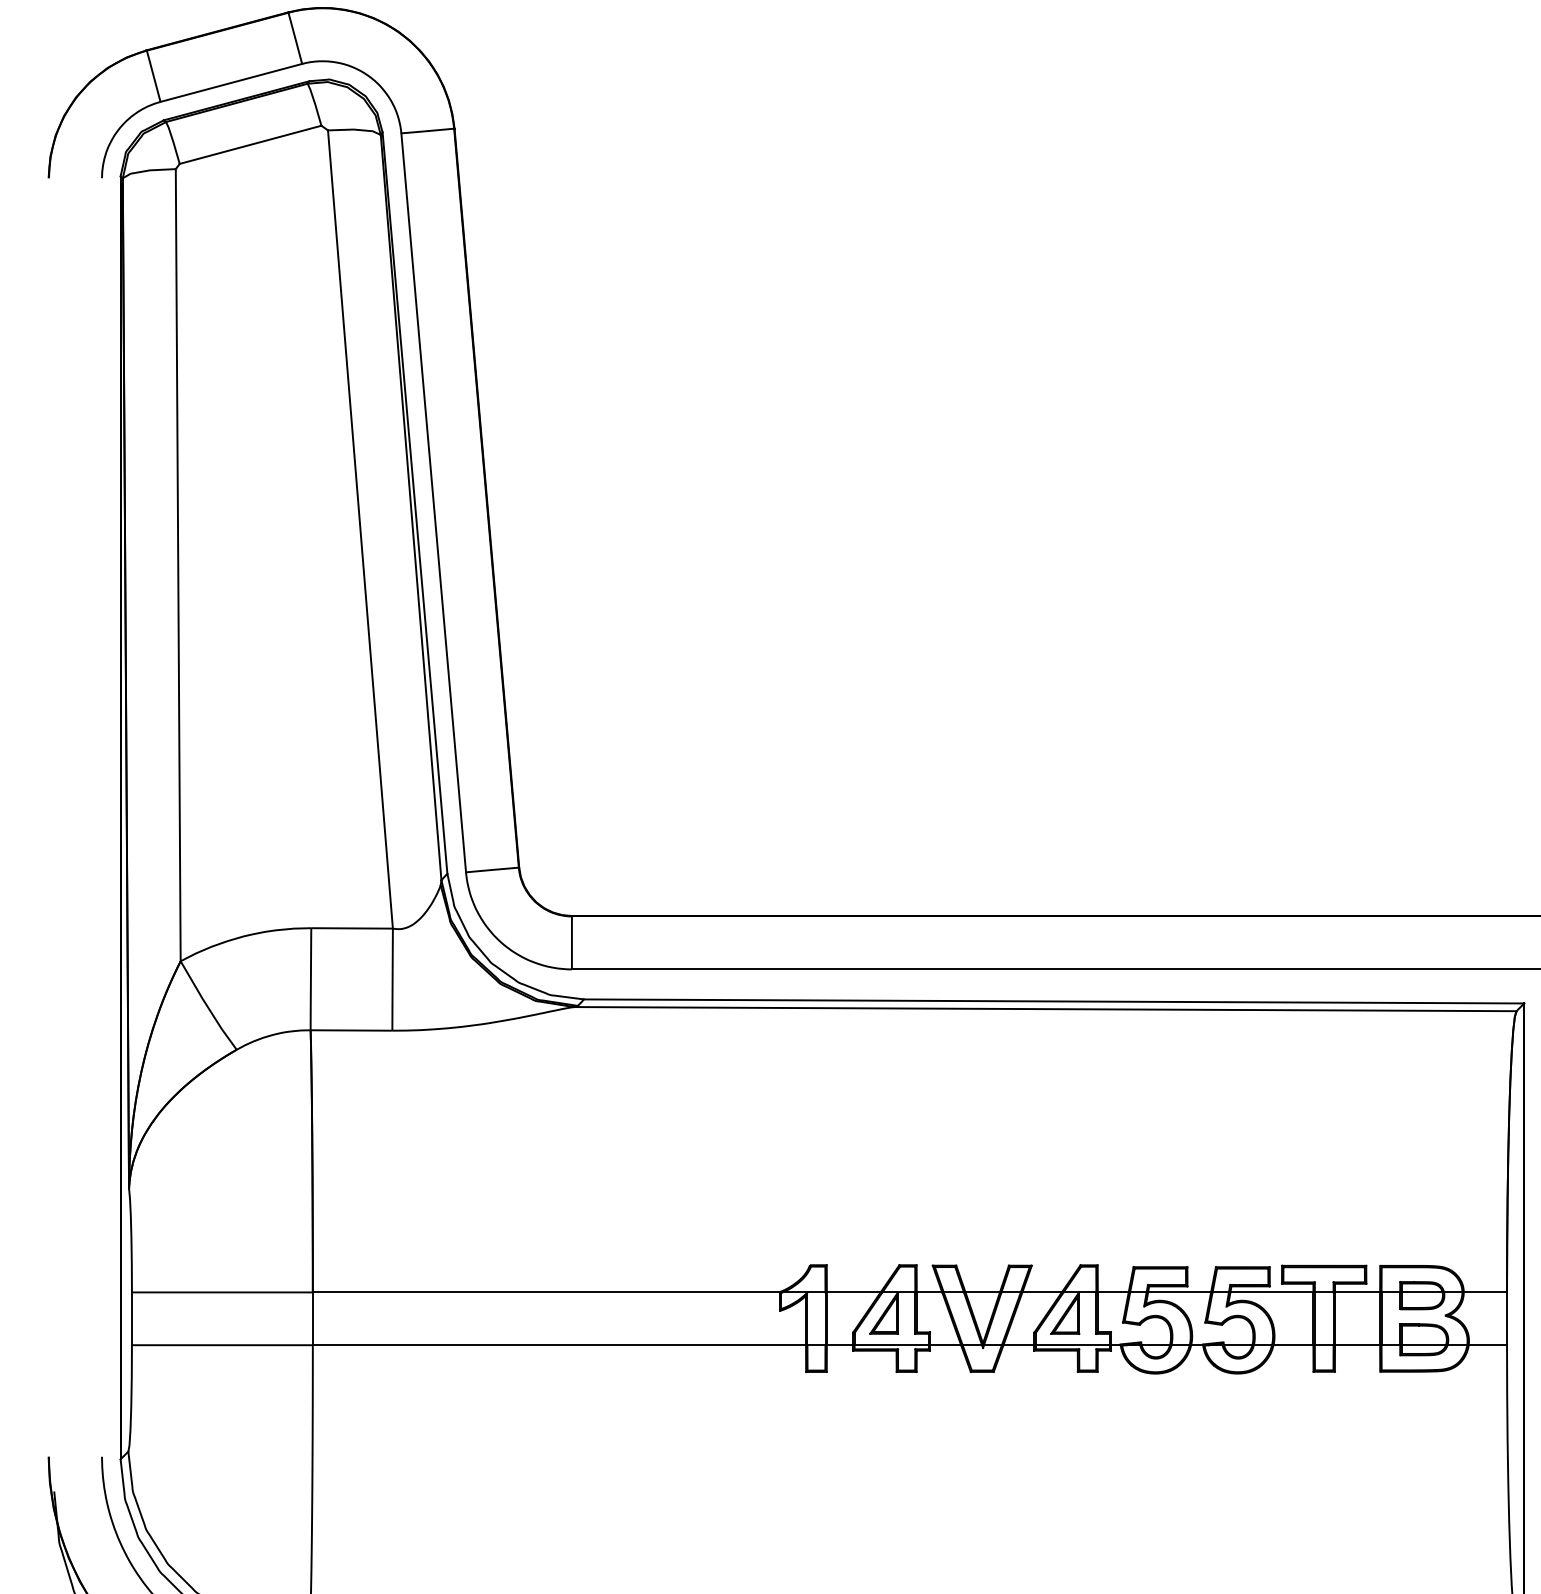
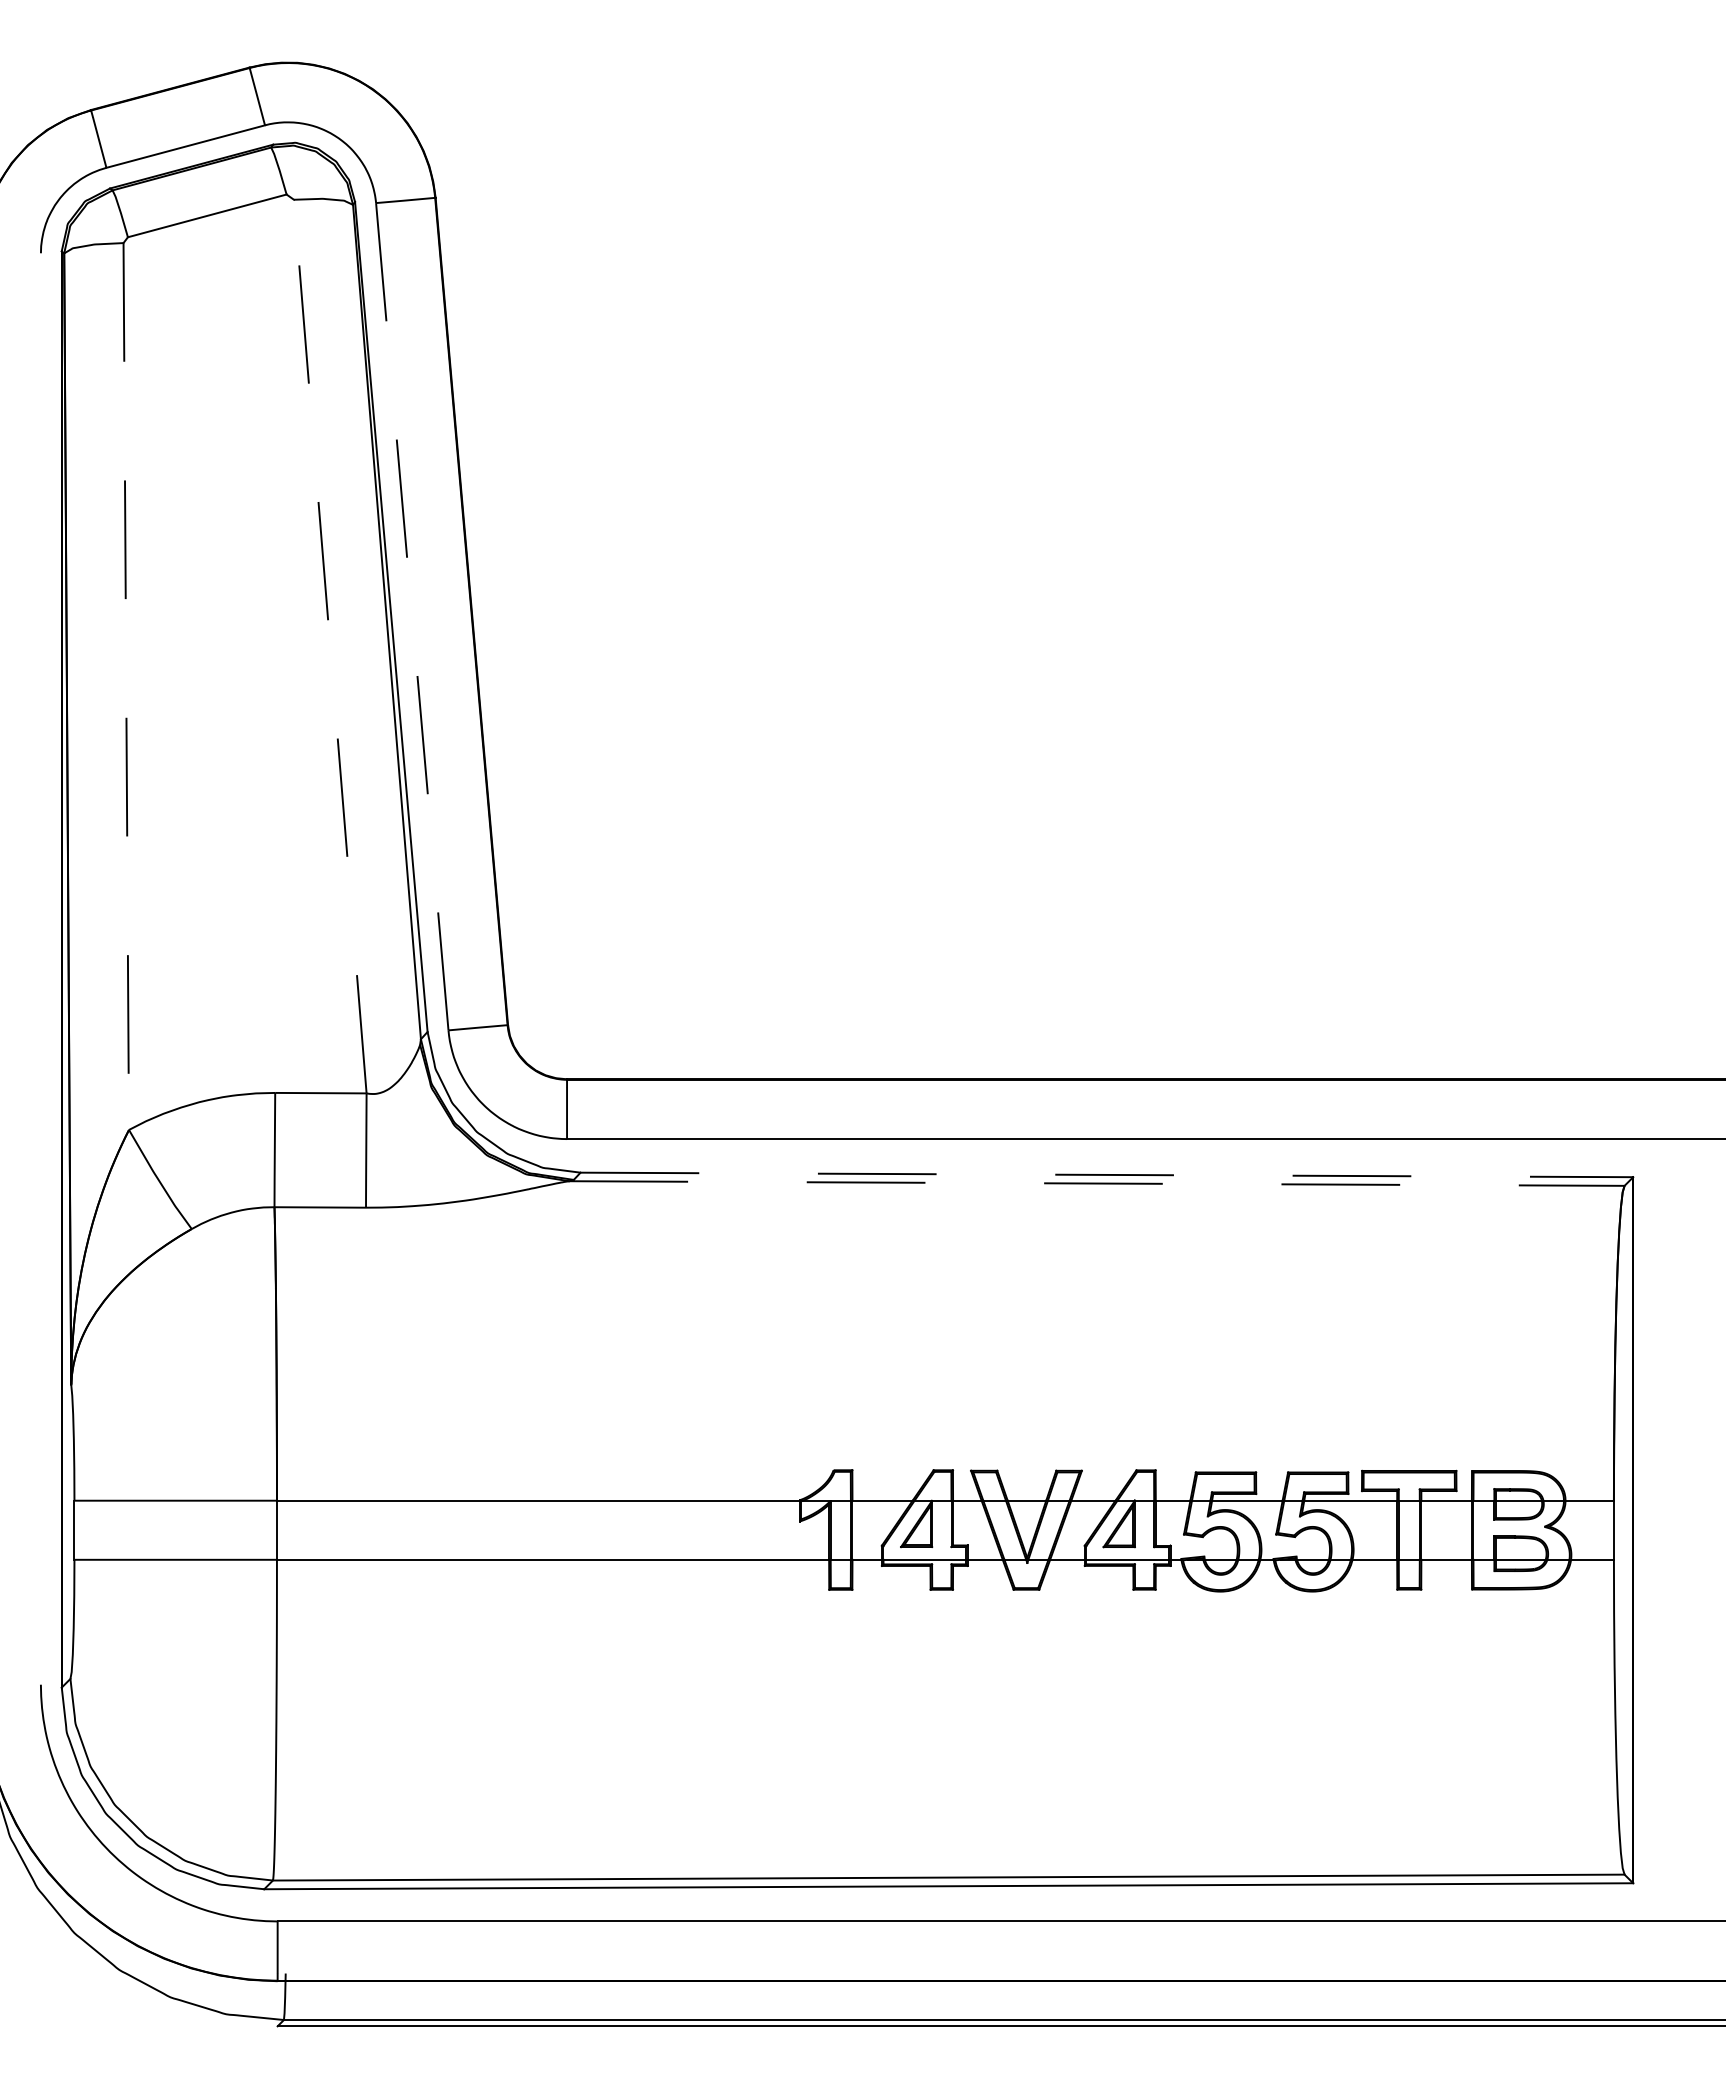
line: (433, 503) -> (412, 617), solid -> dashed
line: (360, 529) -> (330, 646), solid -> dashed
line: (178, 566) -> (126, 687), solid -> dashed
line: (1054, 1001) -> (1107, 1174), solid -> dashed
line: (1044, 1009) -> (1096, 1183), solid -> dashed

